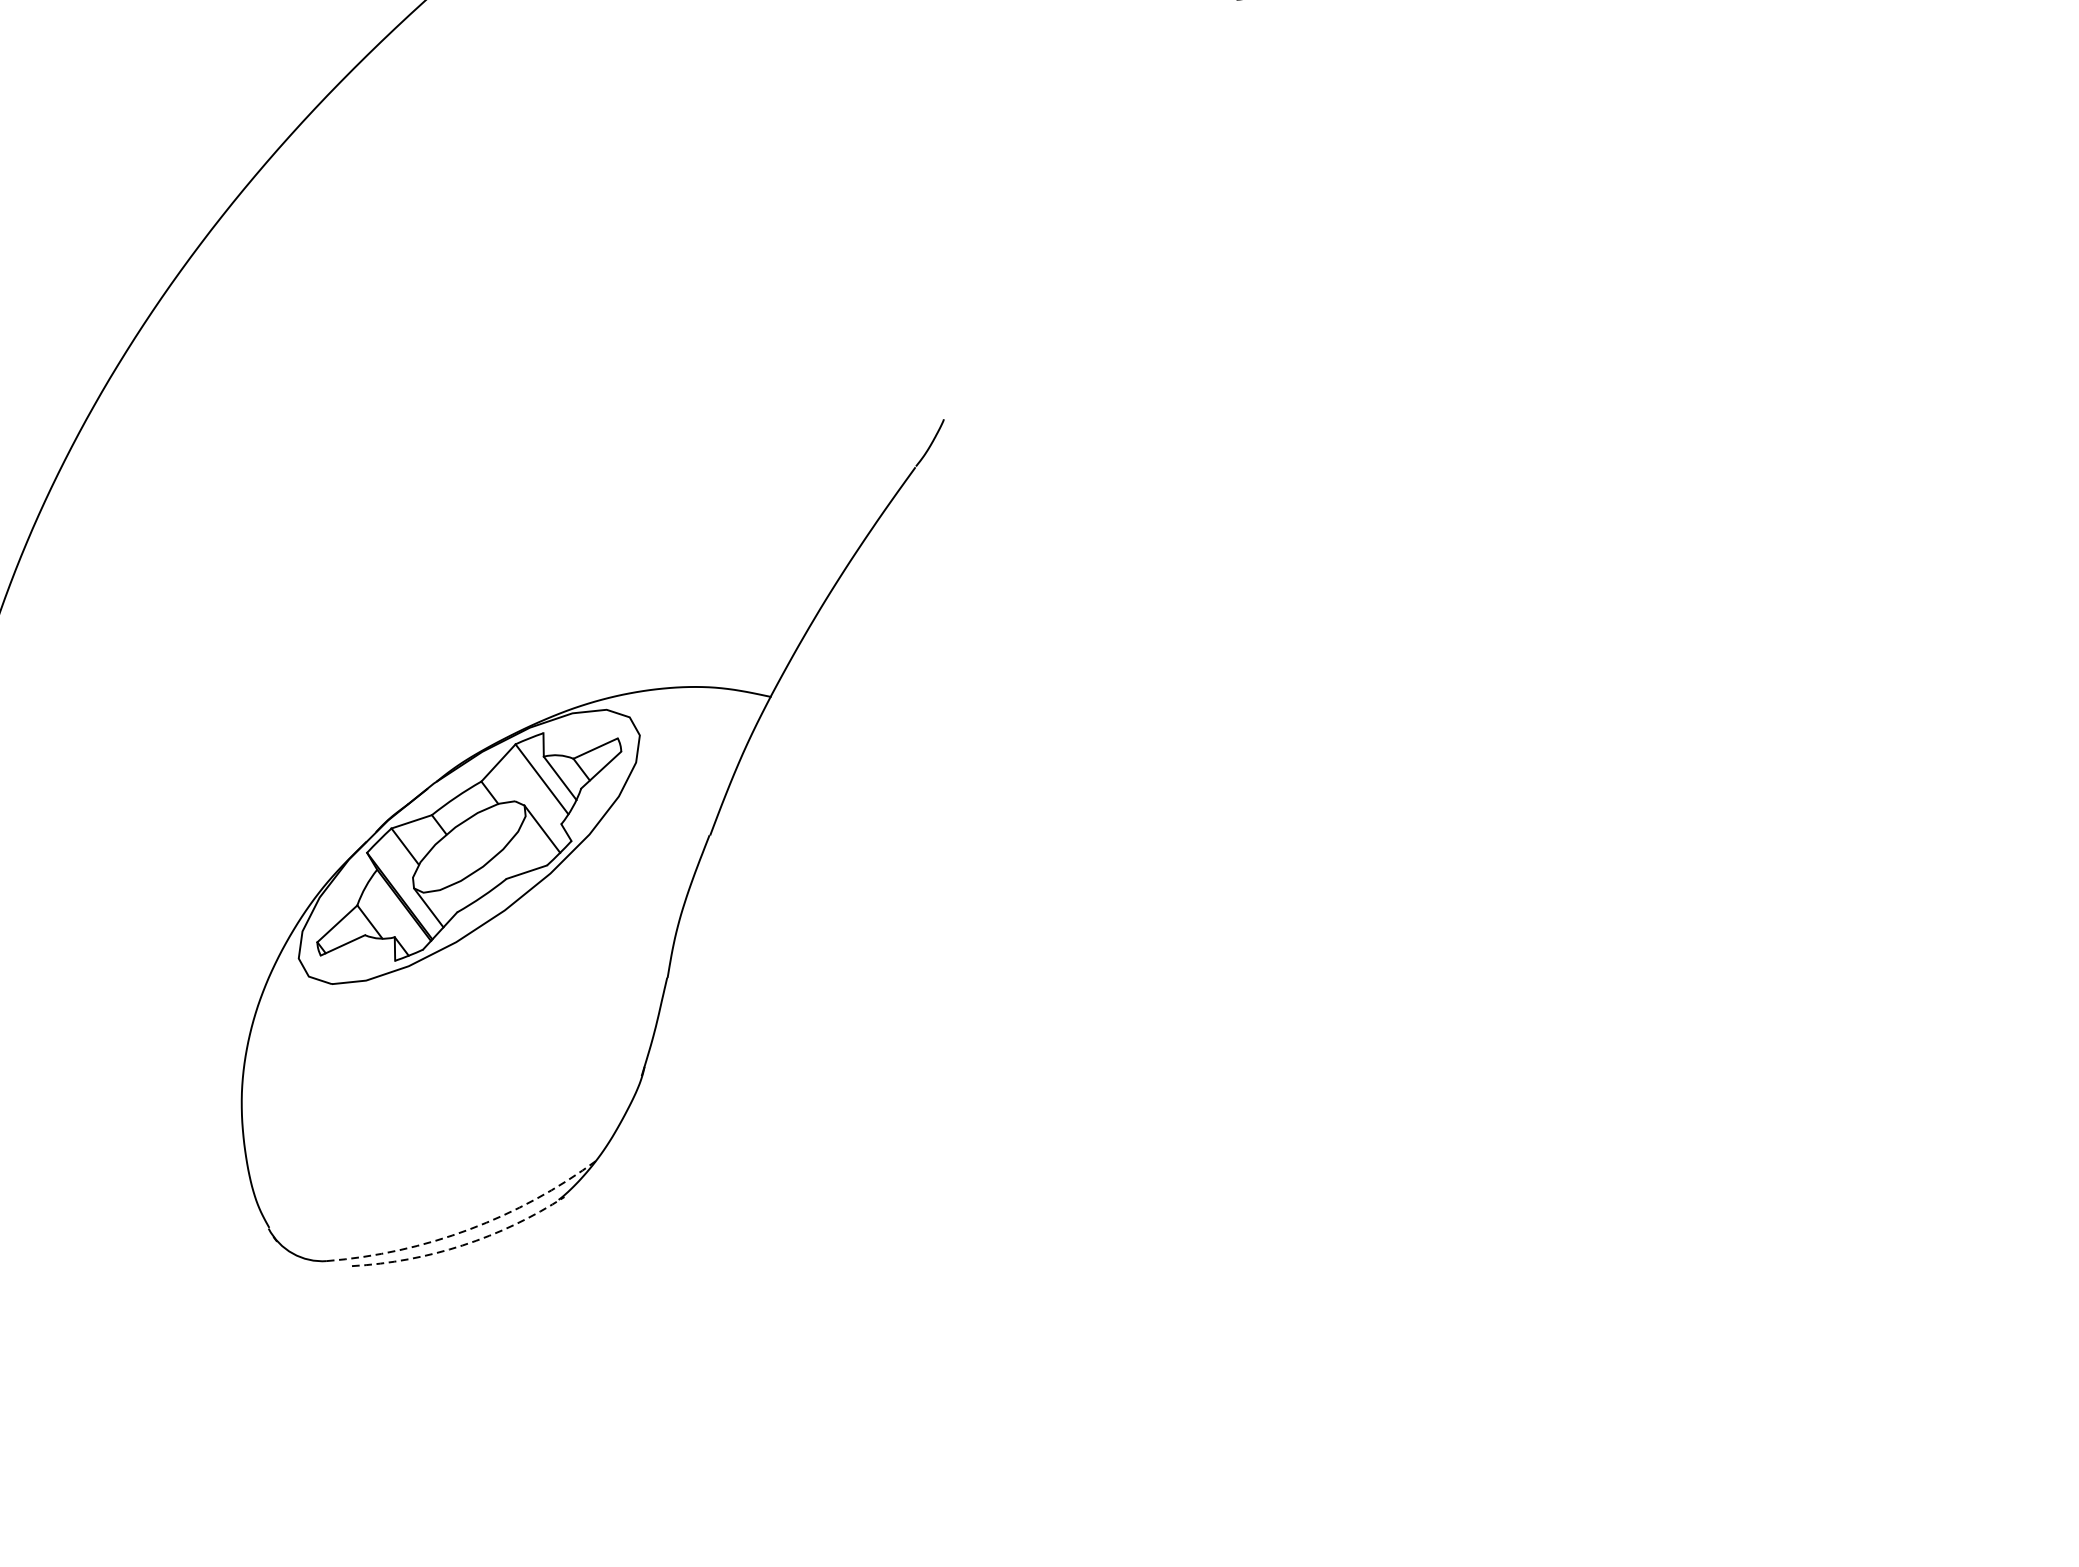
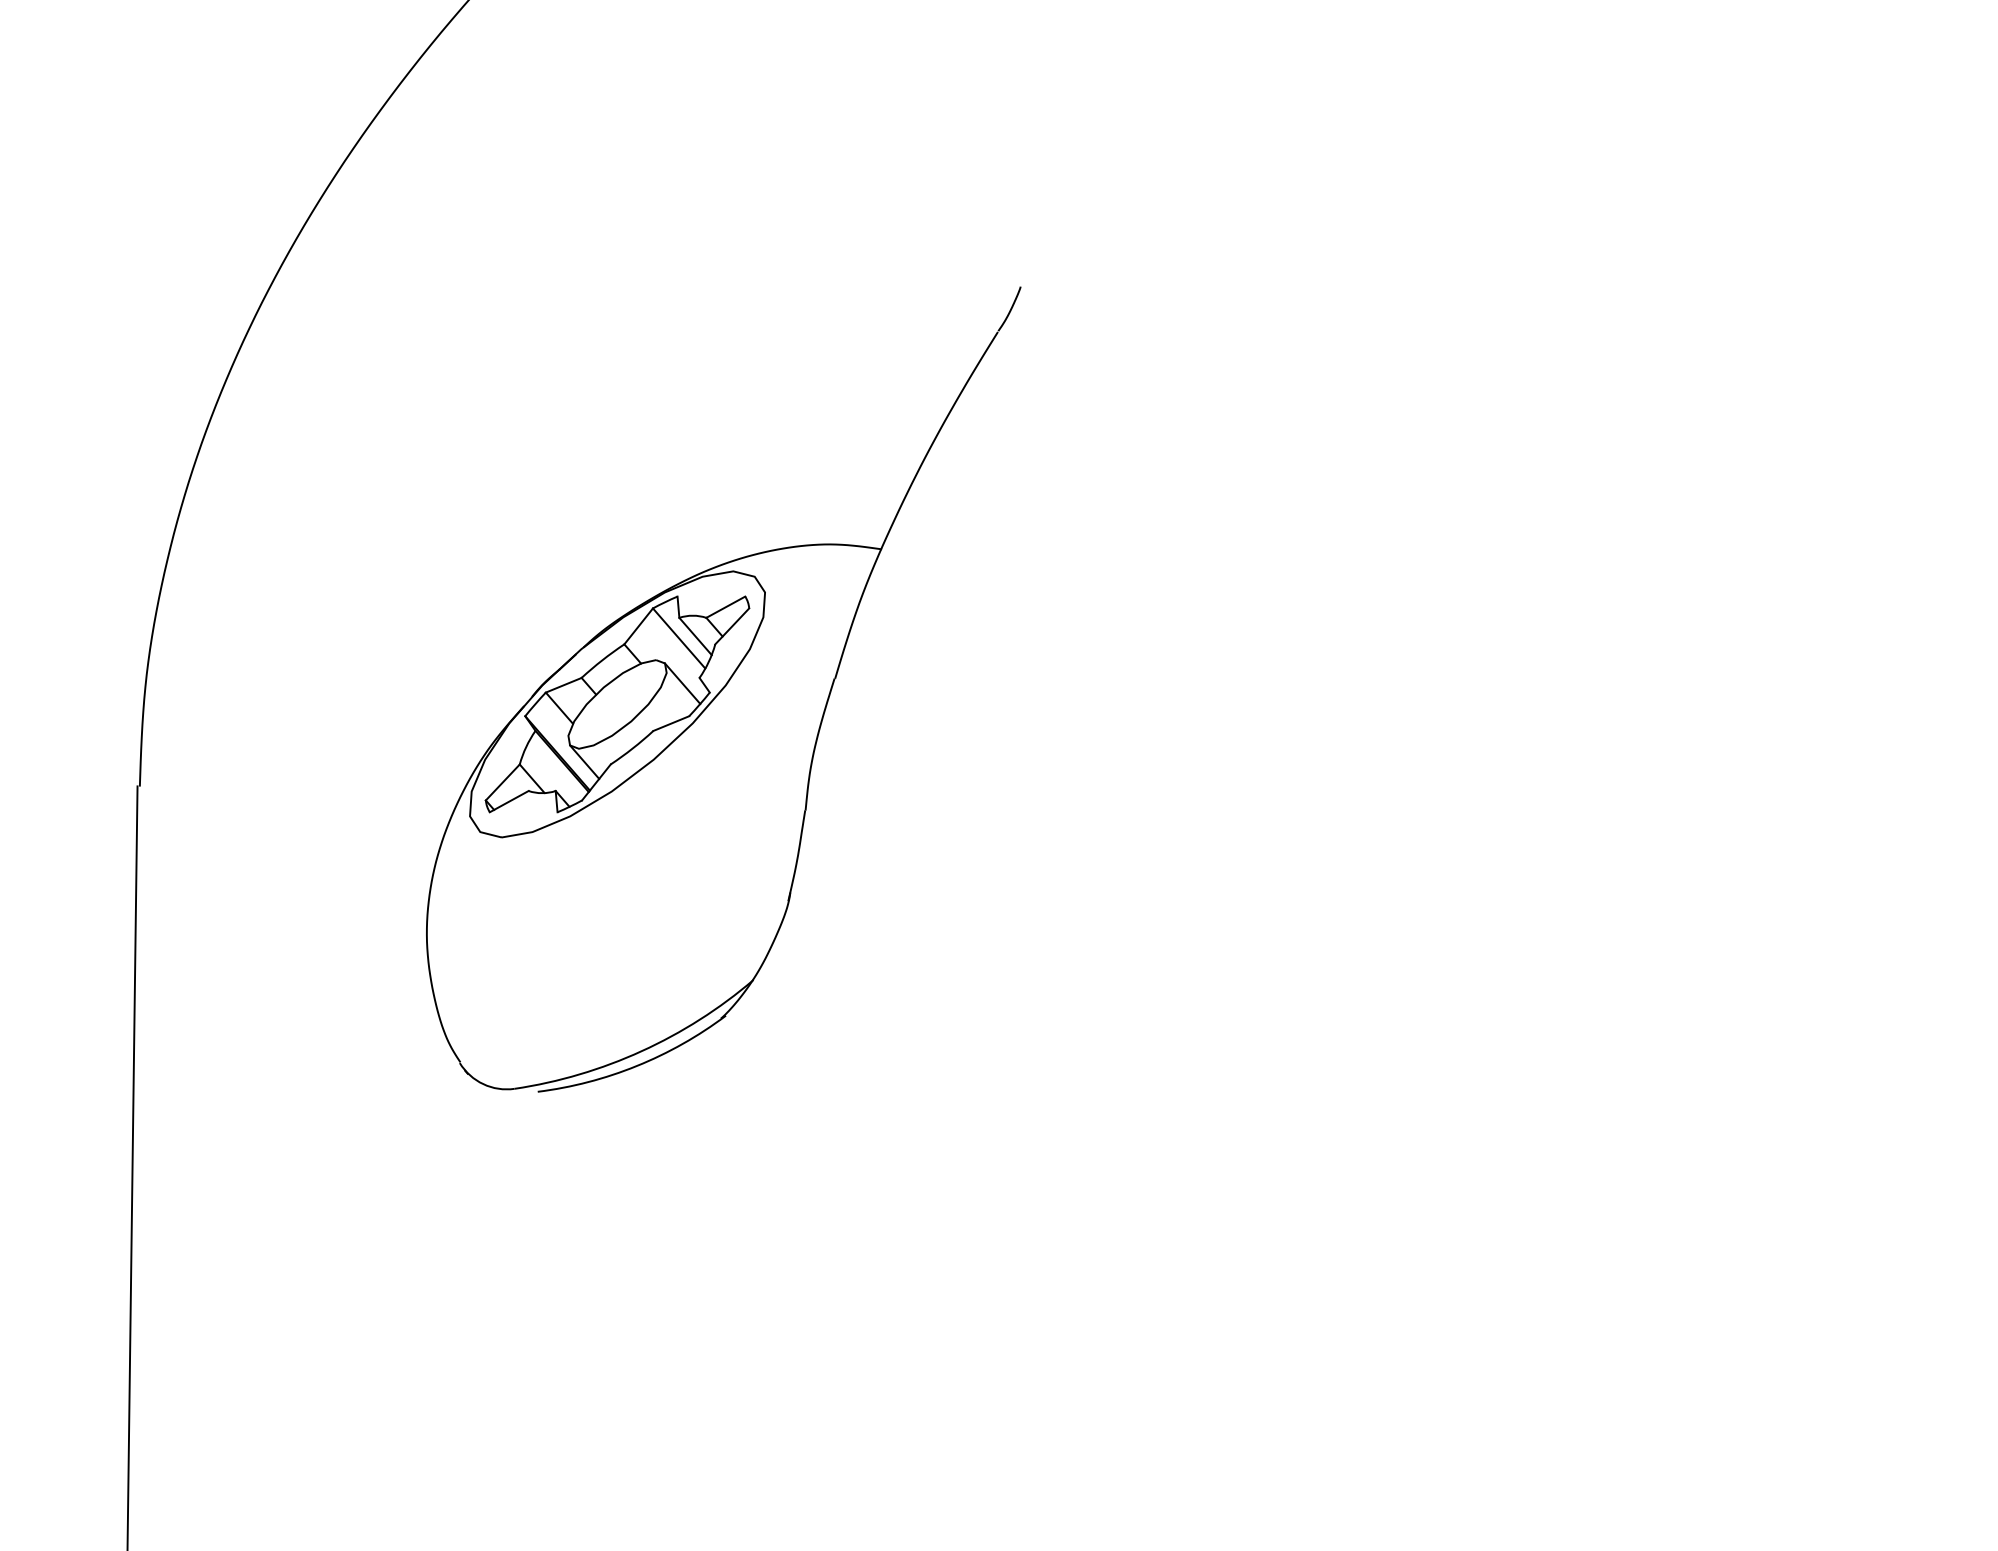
arc: (468, 1229) -> (641, 1051), dashed -> solid
arc: (462, 1245) -> (636, 1066), dashed -> solid

